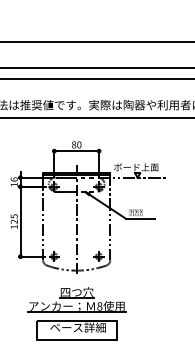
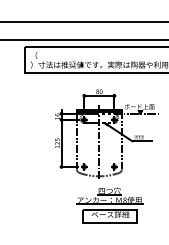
part: (76, 313) -> (109, 205), moved

